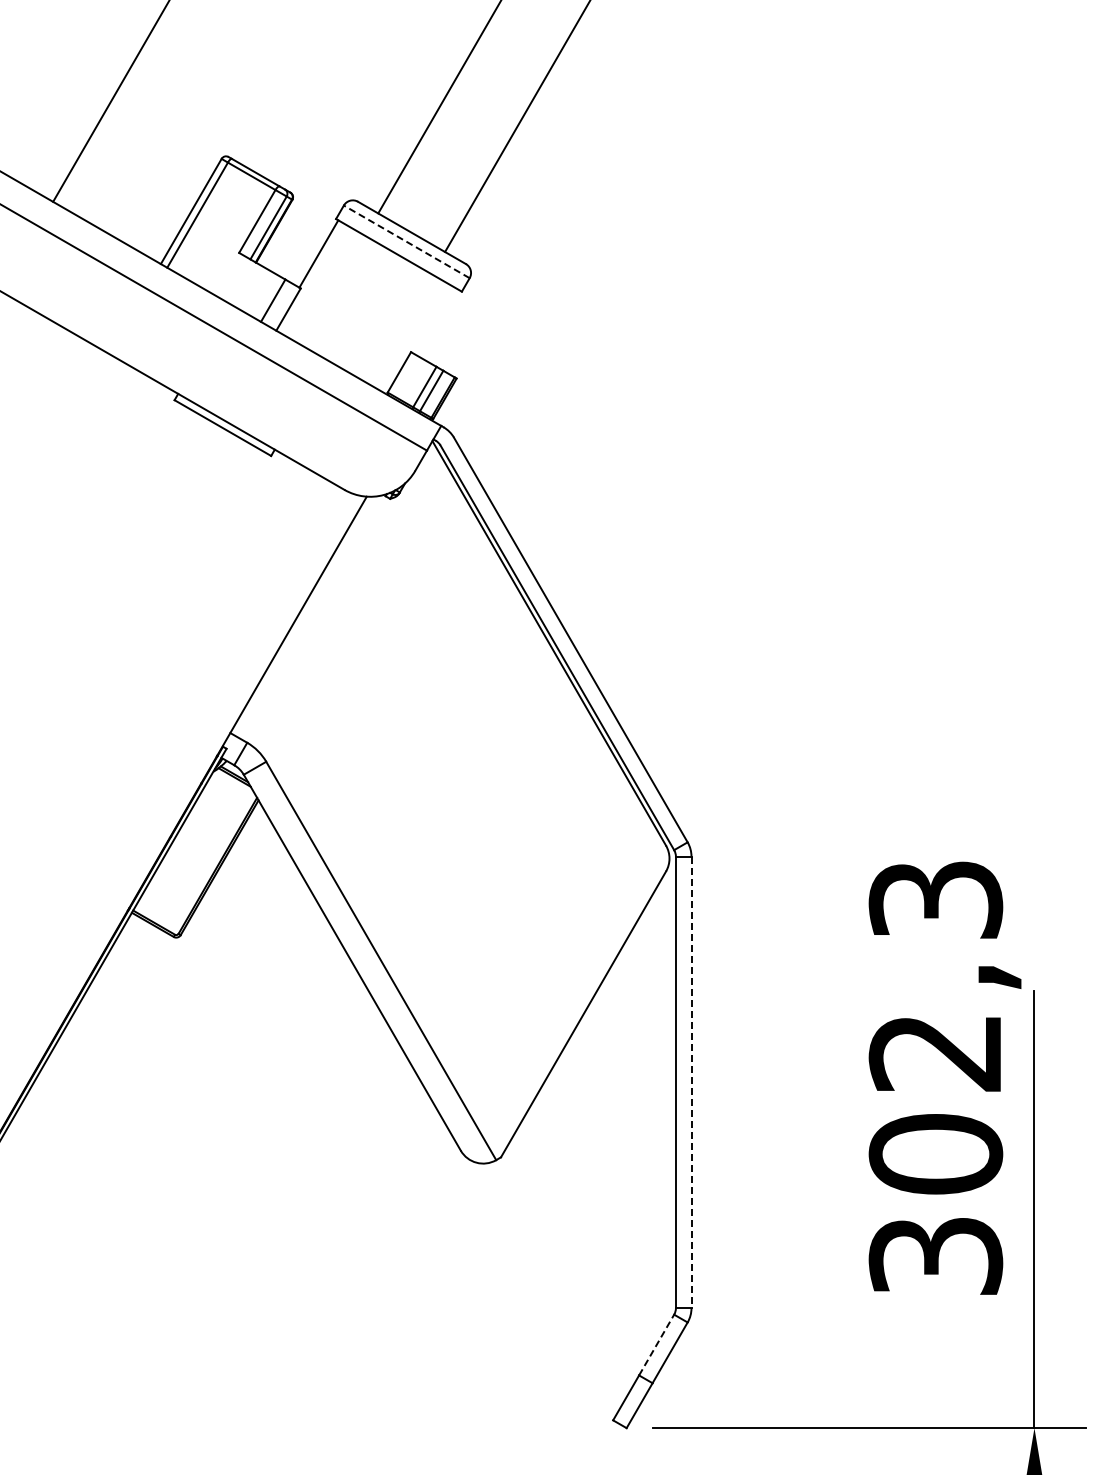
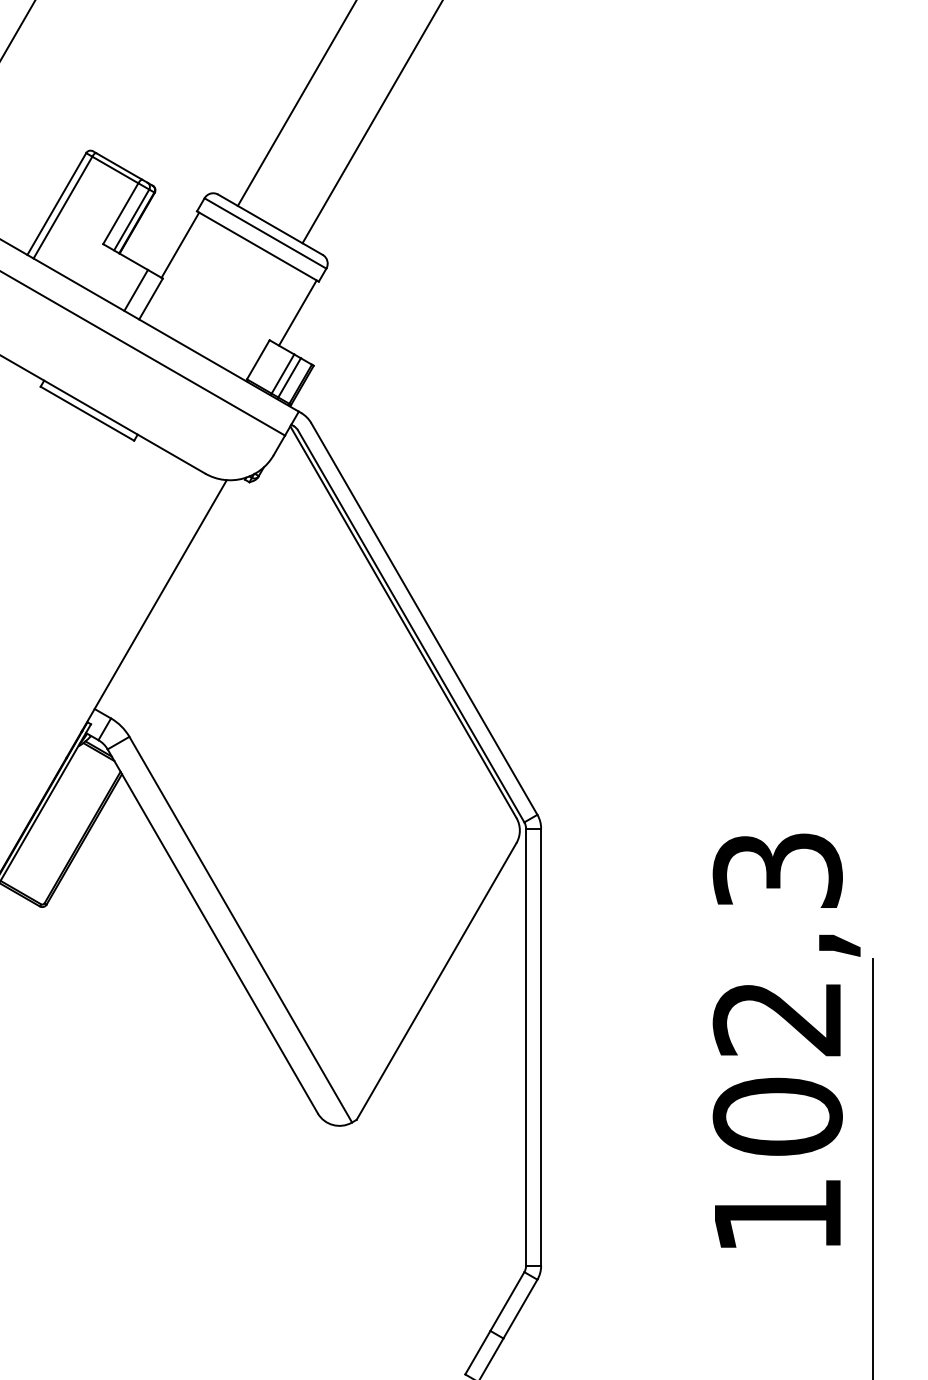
line: (406, 241) -> (265, 233), dashed -> solid
line: (439, 323) -> (297, 312), added
line: (691, 1082) -> (541, 1047), dashed -> solid
text: (935, 1256) -> (777, 1215), 302,3 -> 102,3
line: (656, 1344) -> (507, 1301), dashed -> solid

